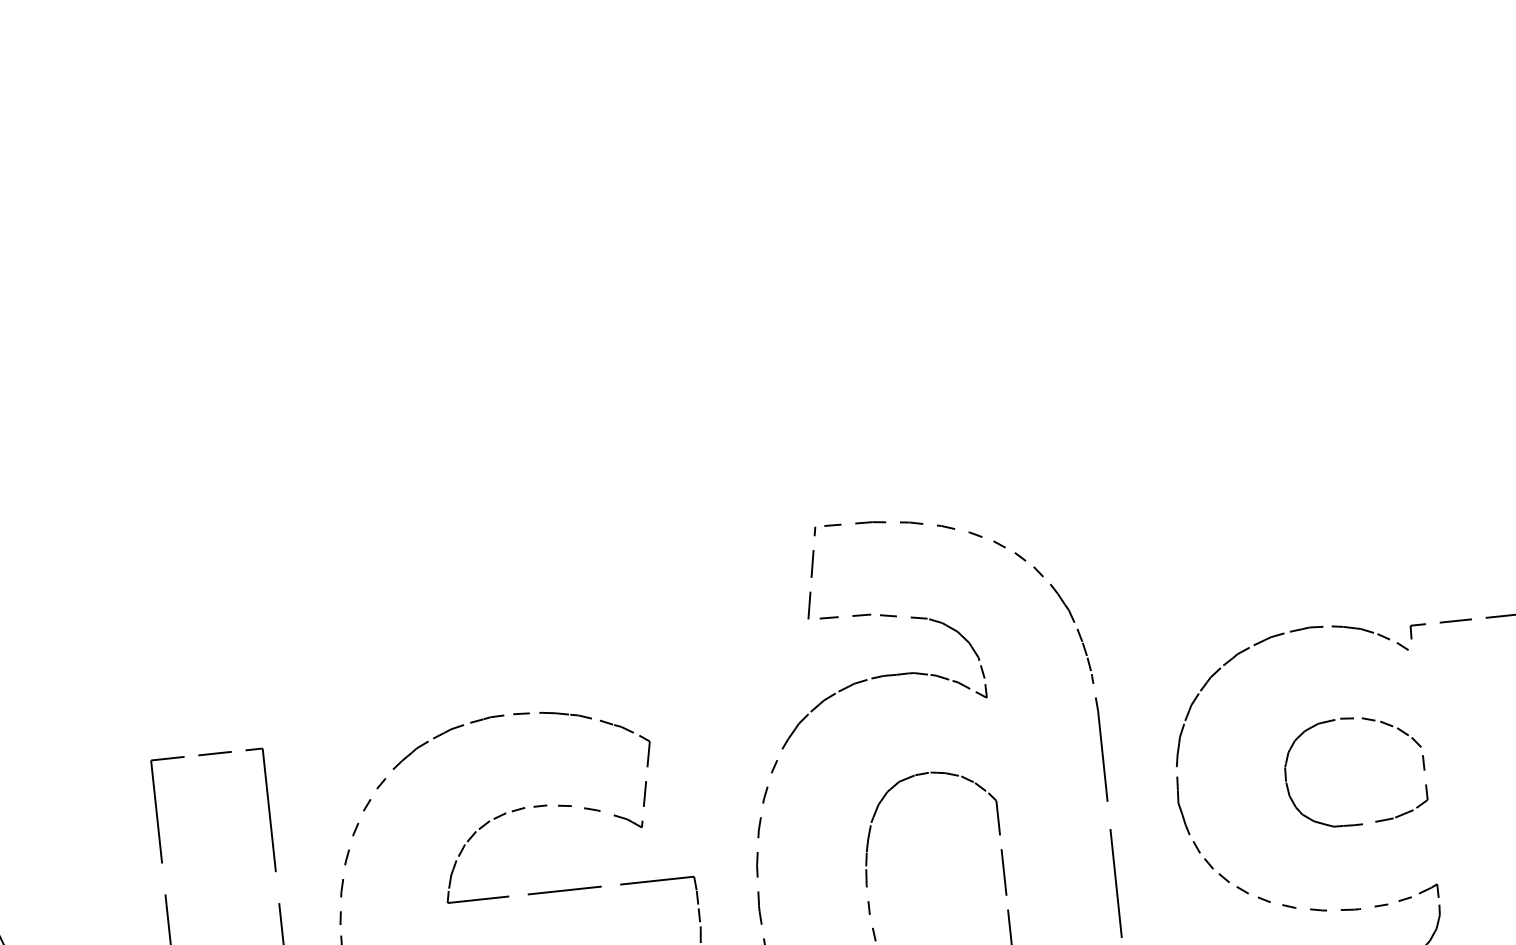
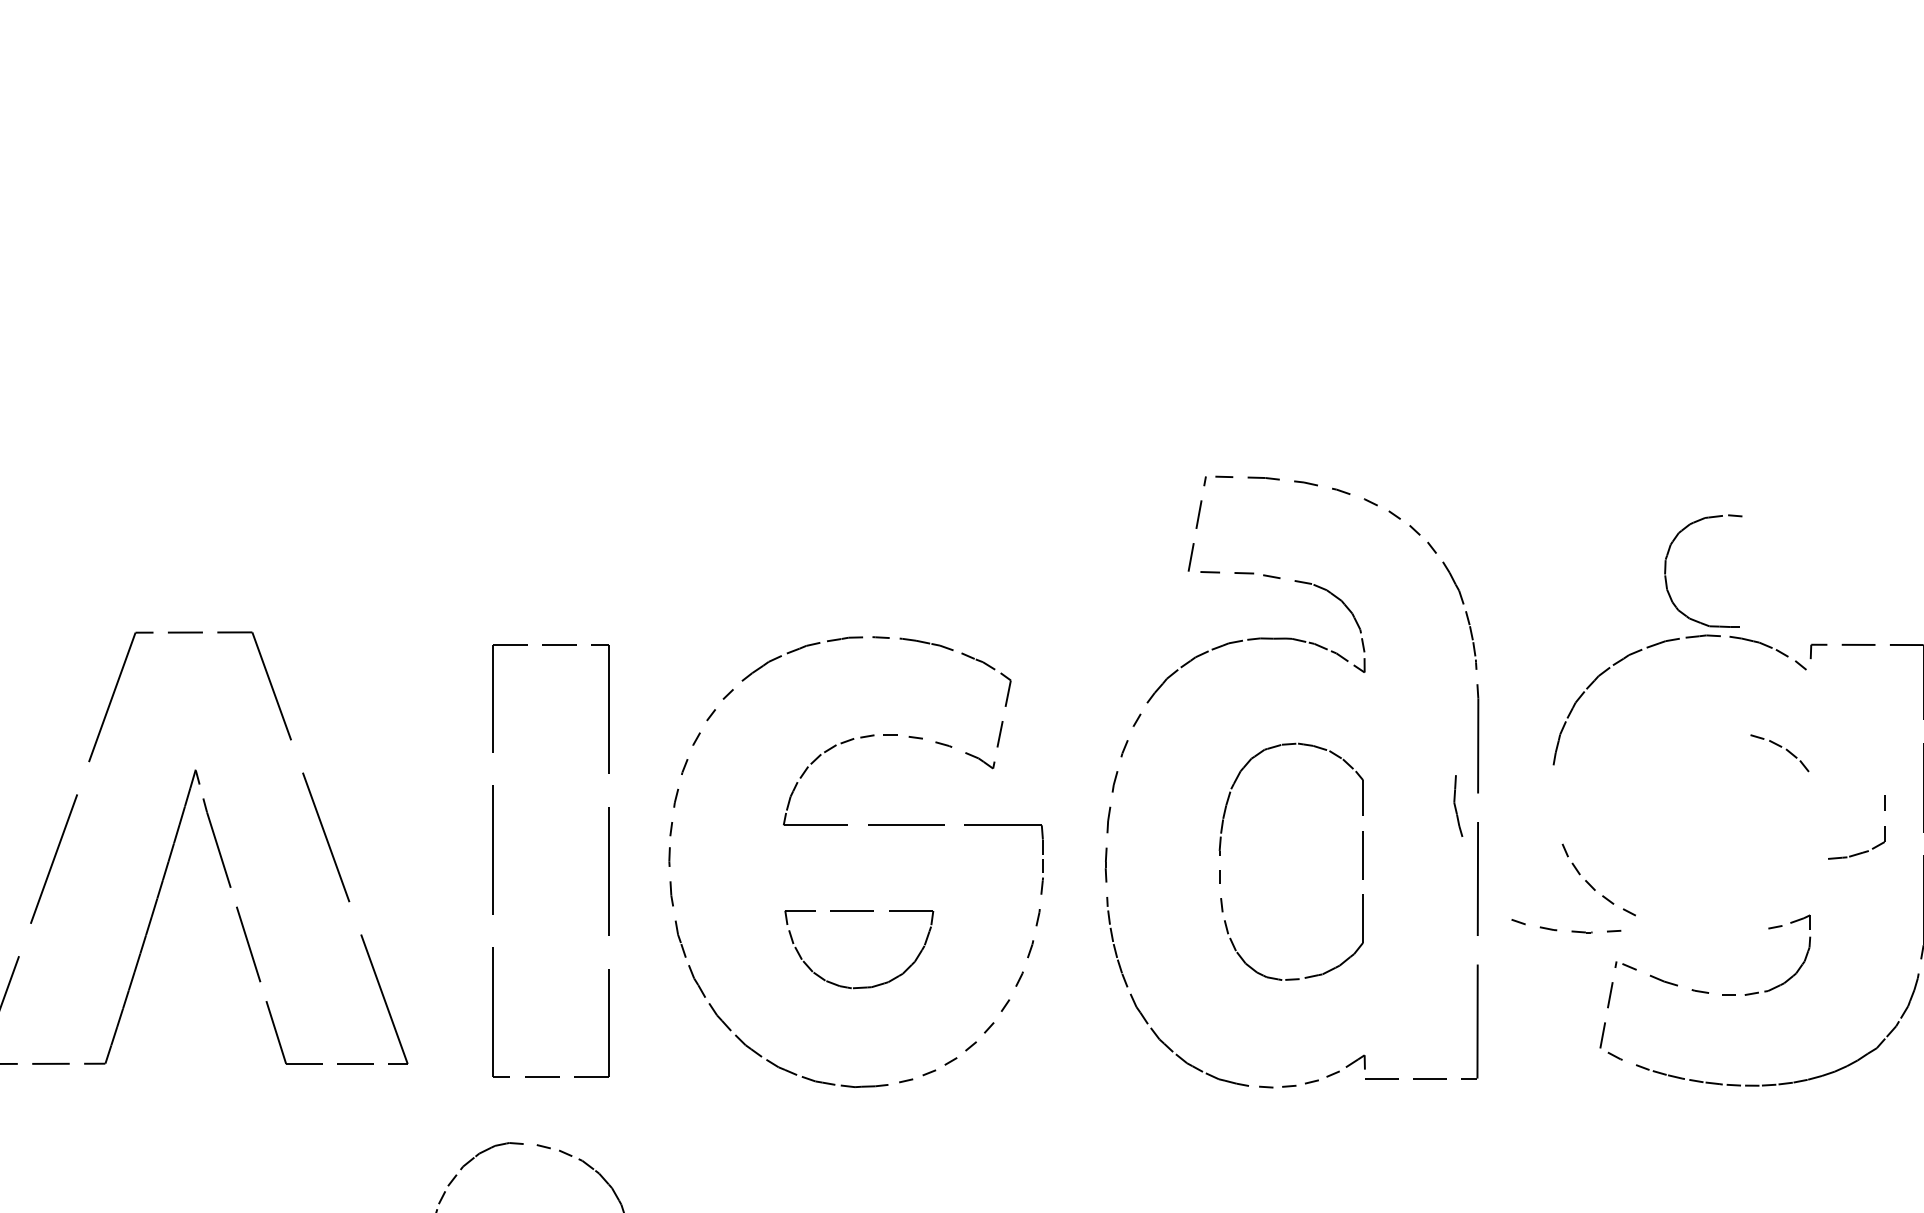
part: (1287, 777) -> (1666, 570), moved
part: (1182, 805) -> (1458, 805), moved
part: (1407, 811) -> (1862, 851), moved
part: (1340, 909) -> (1571, 930), moved

